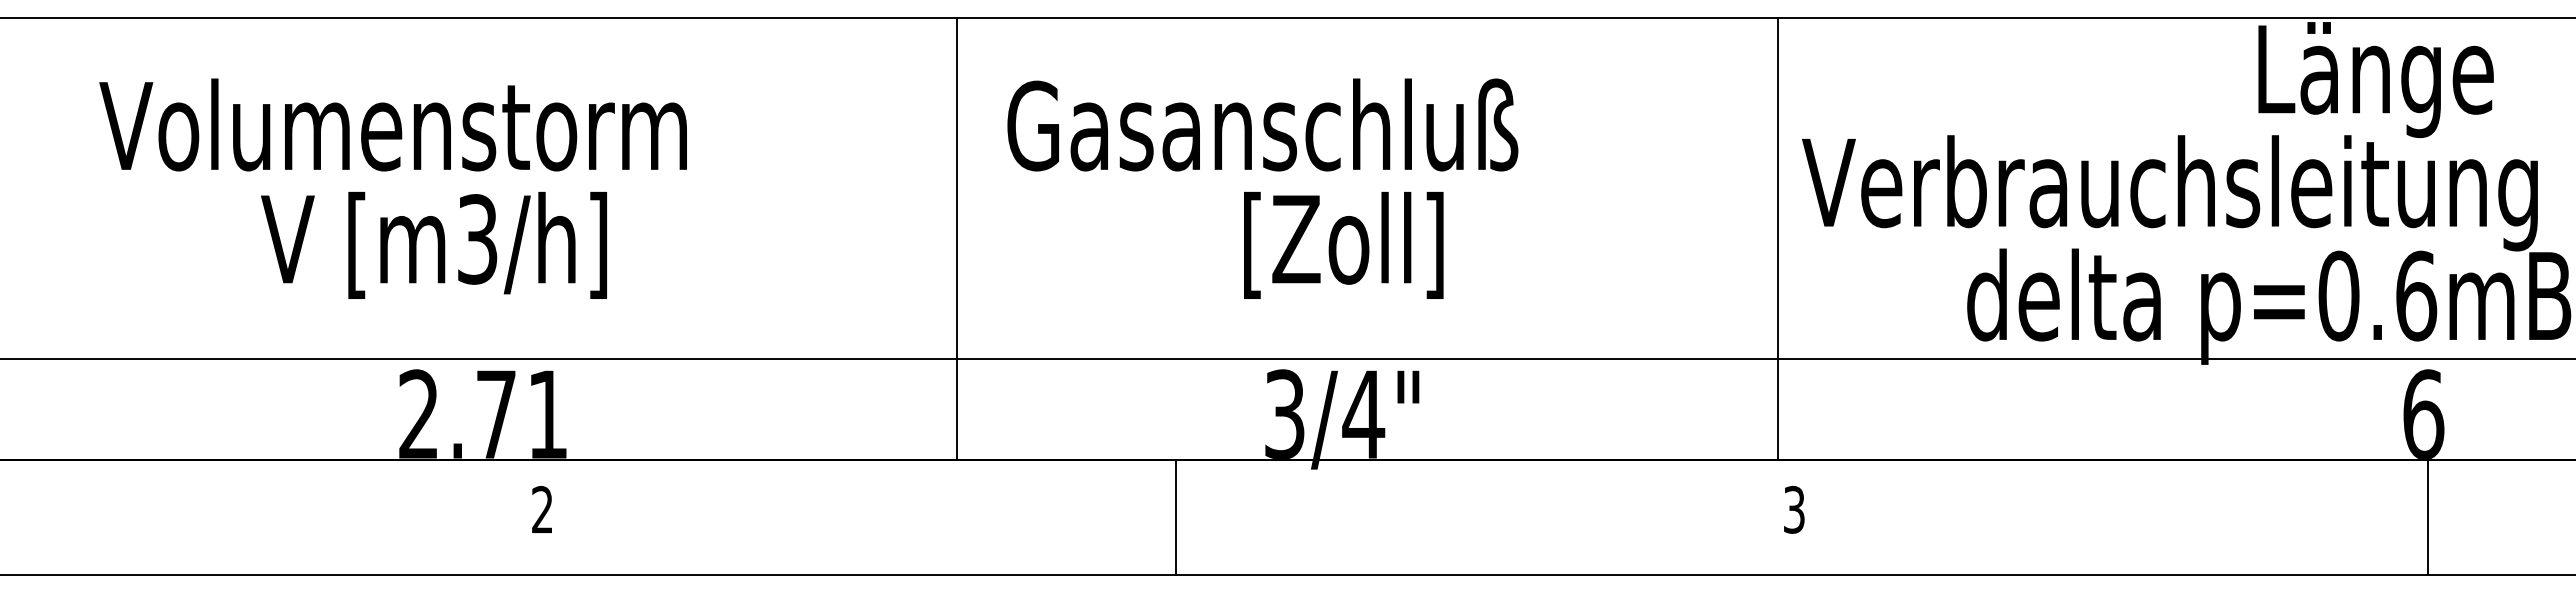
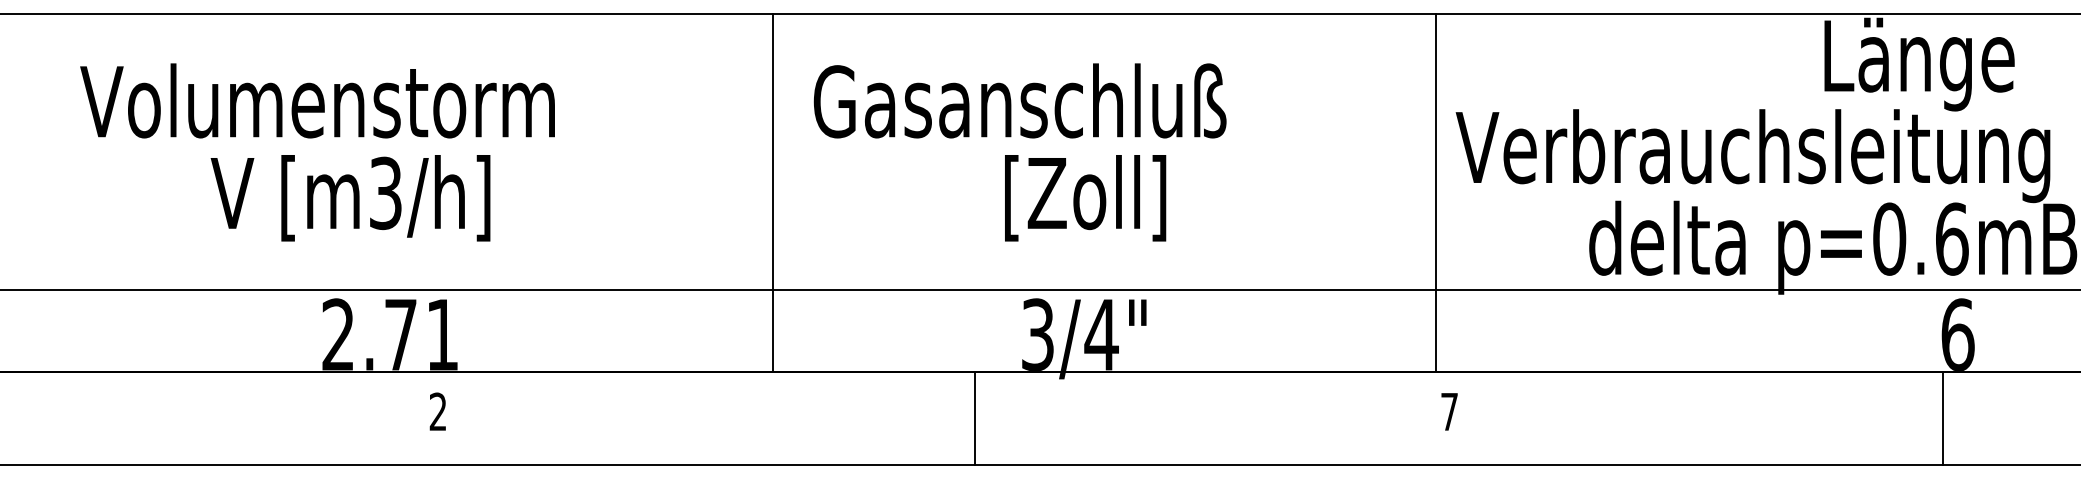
text: (1794, 509) -> (1449, 411), 3 -> 7
line: (1175, 517) -> (974, 418), moved
line: (2427, 517) -> (1942, 418), moved

